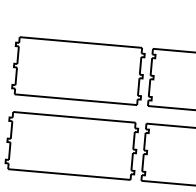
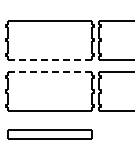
line: (75, 99) -> (49, 59), solid -> dashed
line: (74, 116) -> (49, 71), solid -> dashed

